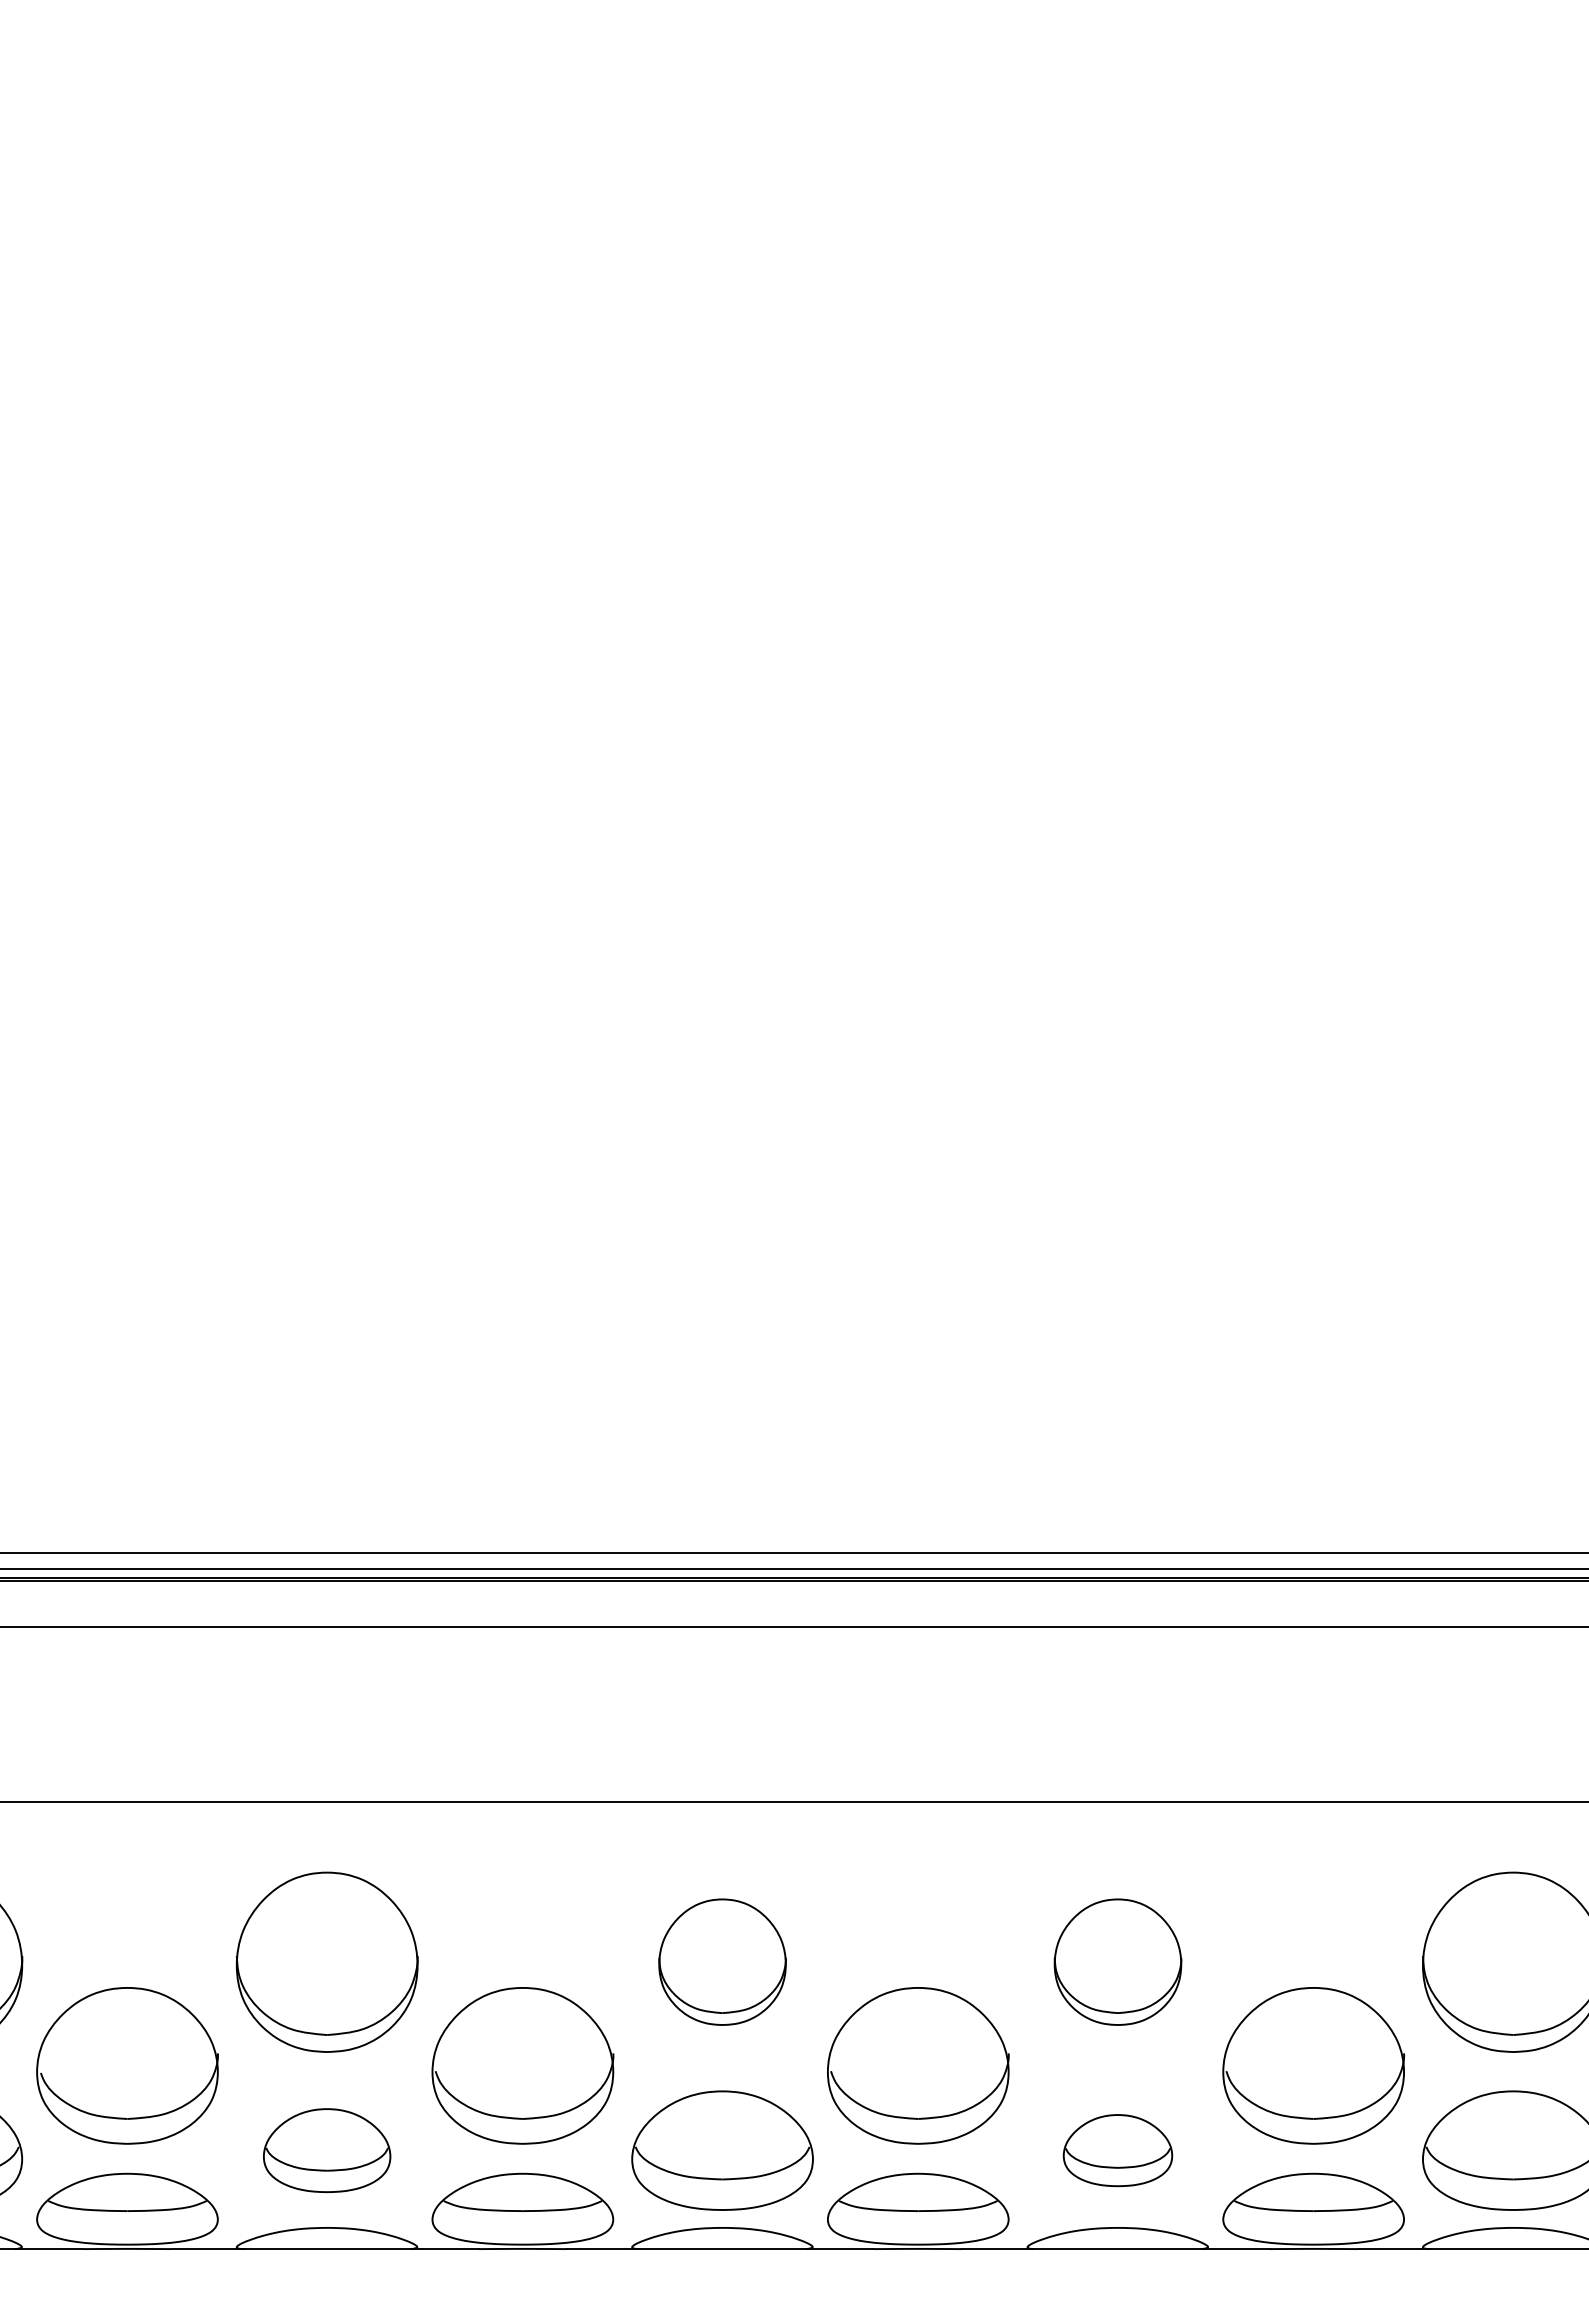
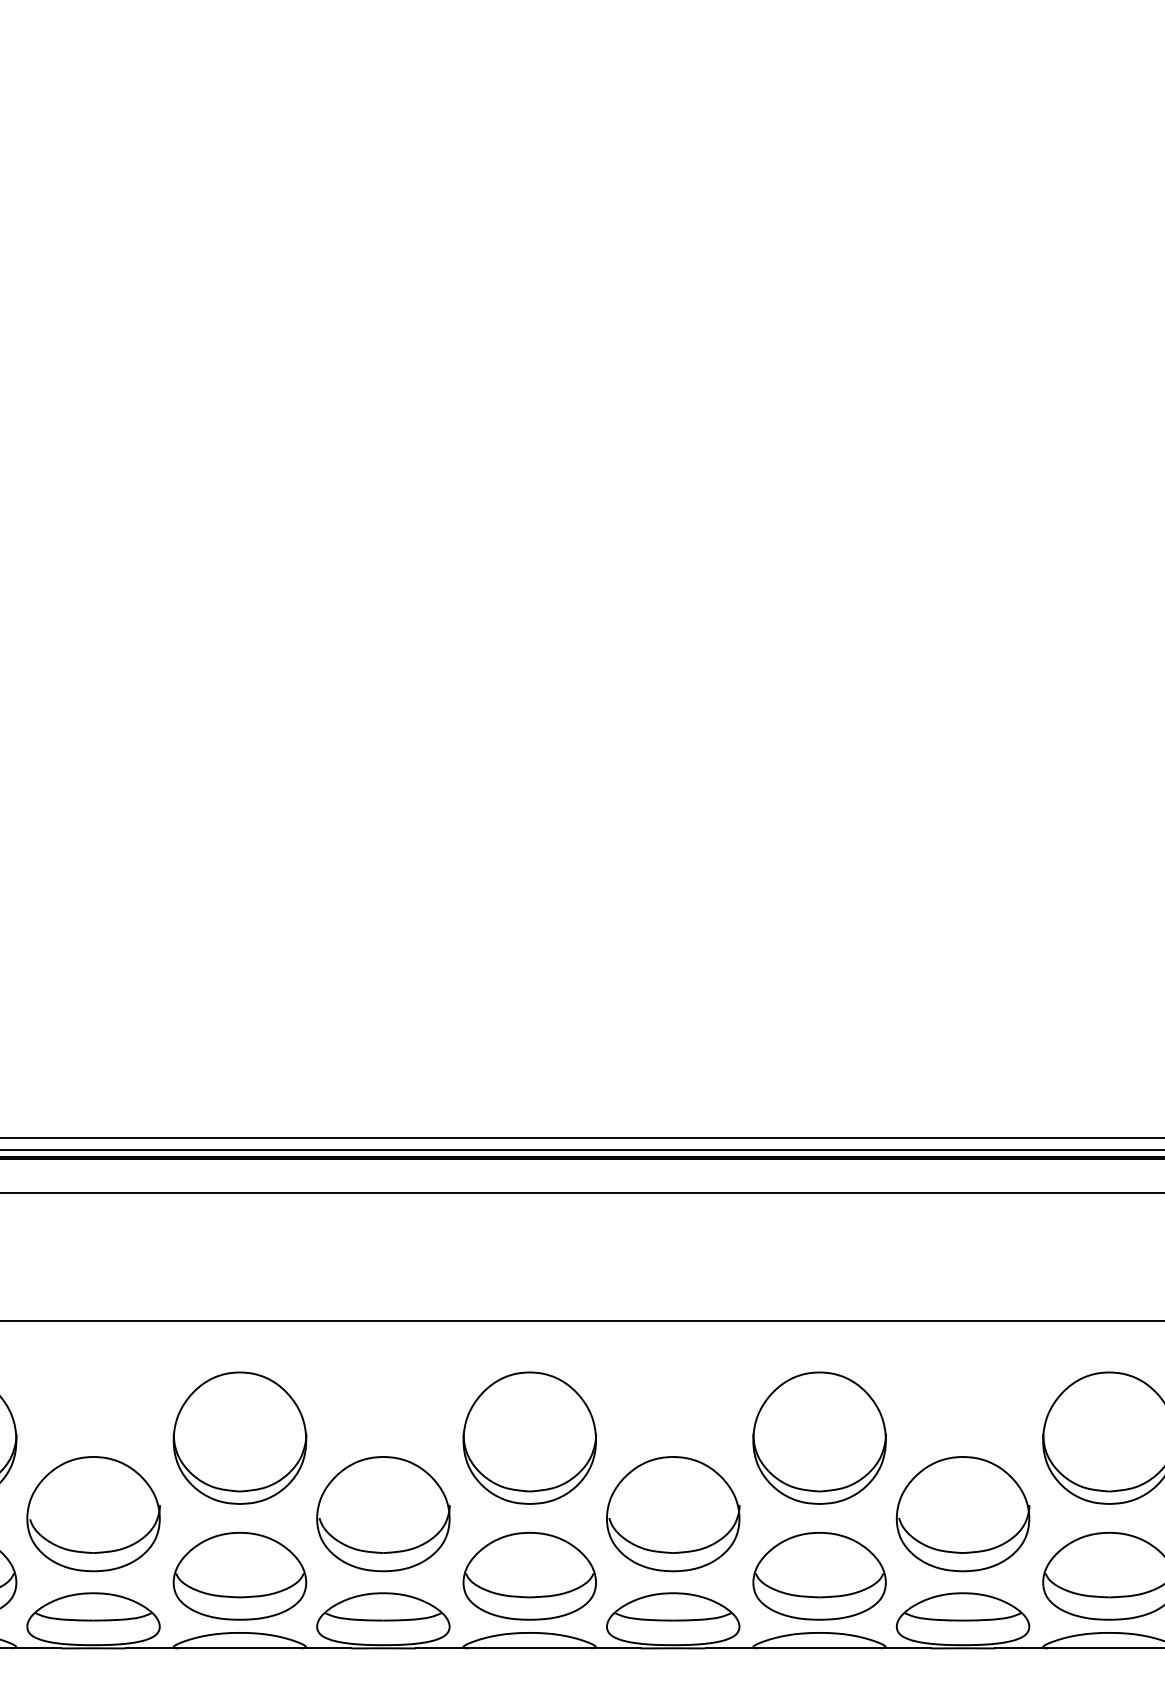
part: (722, 1961) -> (529, 1437), size x1.43
part: (1117, 1961) -> (819, 1437), size x1.43
part: (326, 2150) -> (239, 1576), size x1.43
part: (1117, 2150) -> (819, 1576), size x1.67

